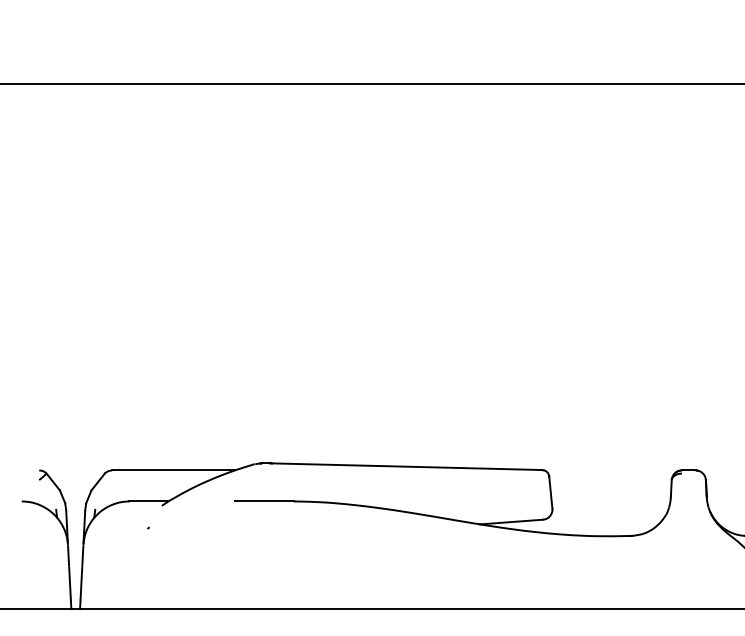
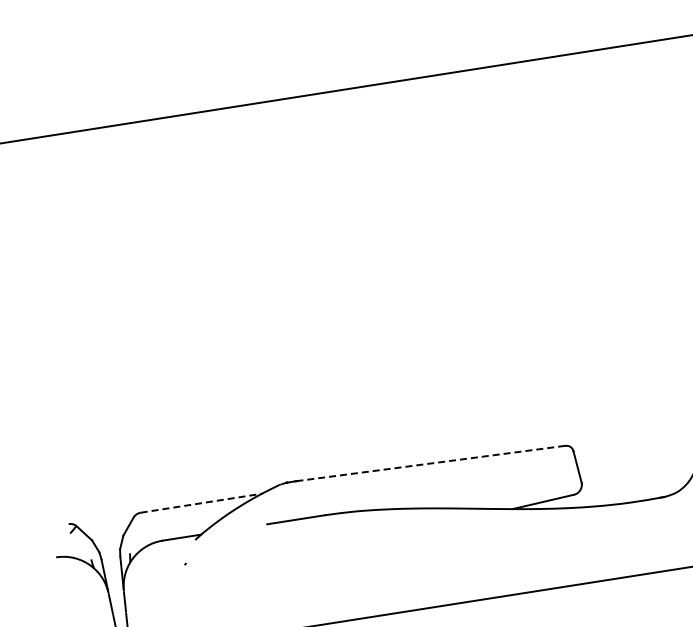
line: (406, 466) -> (430, 463), solid -> dashed
line: (174, 470) -> (202, 503), solid -> dashed

